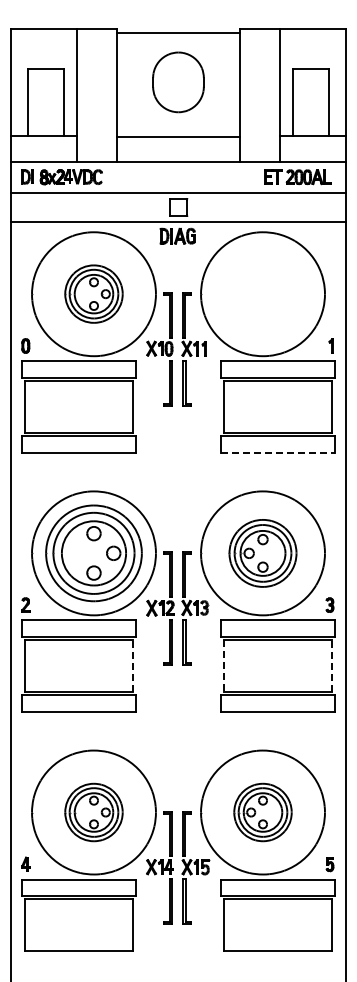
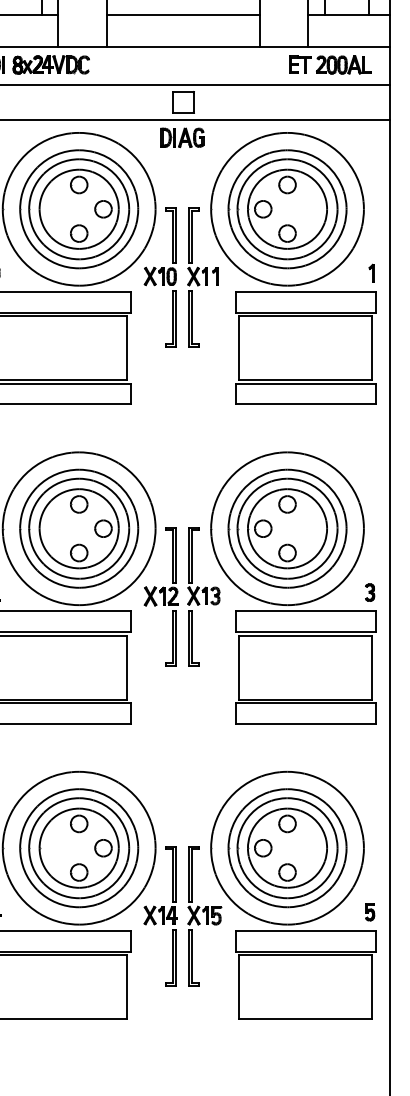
part: (93, 293) -> (78, 208), size x1.67
part: (262, 293) -> (286, 208), added
line: (278, 452) -> (306, 404), dashed -> solid
part: (262, 553) -> (286, 528), size x1.43
line: (132, 666) -> (126, 668), dashed -> solid
line: (223, 666) -> (238, 668), dashed -> solid
line: (331, 666) -> (371, 668), dashed -> solid
part: (93, 812) -> (78, 848), size x1.67
part: (262, 812) -> (286, 848), size x1.67

